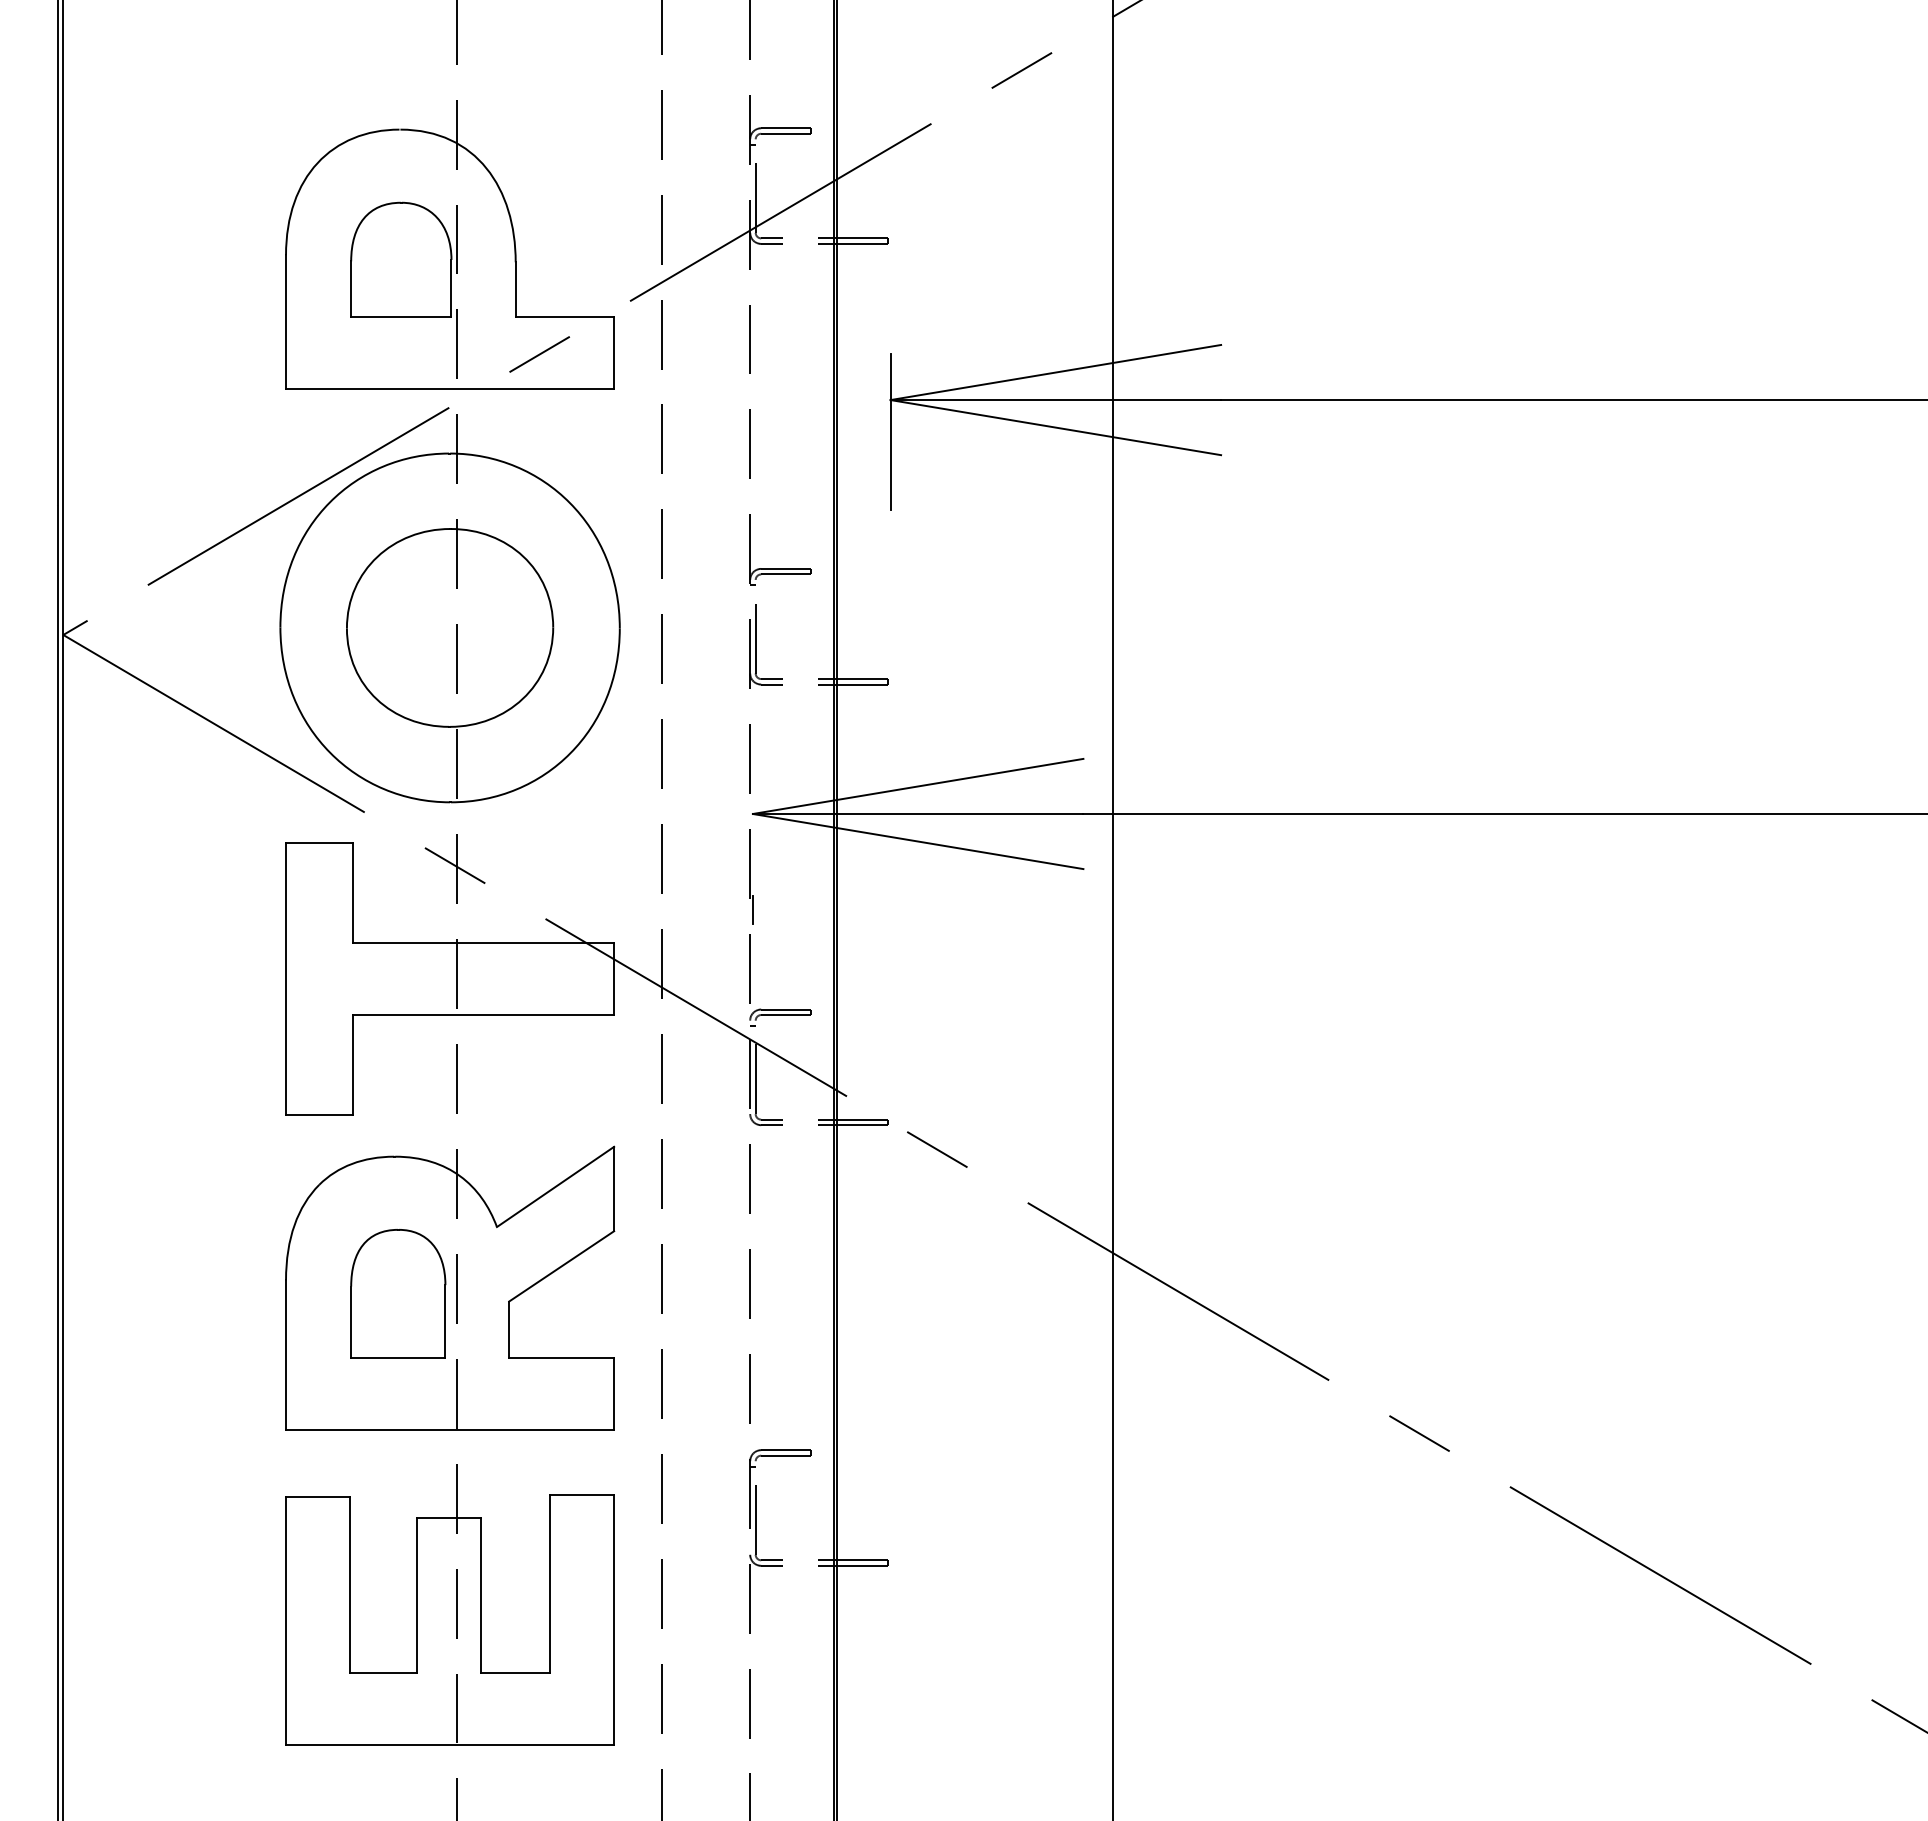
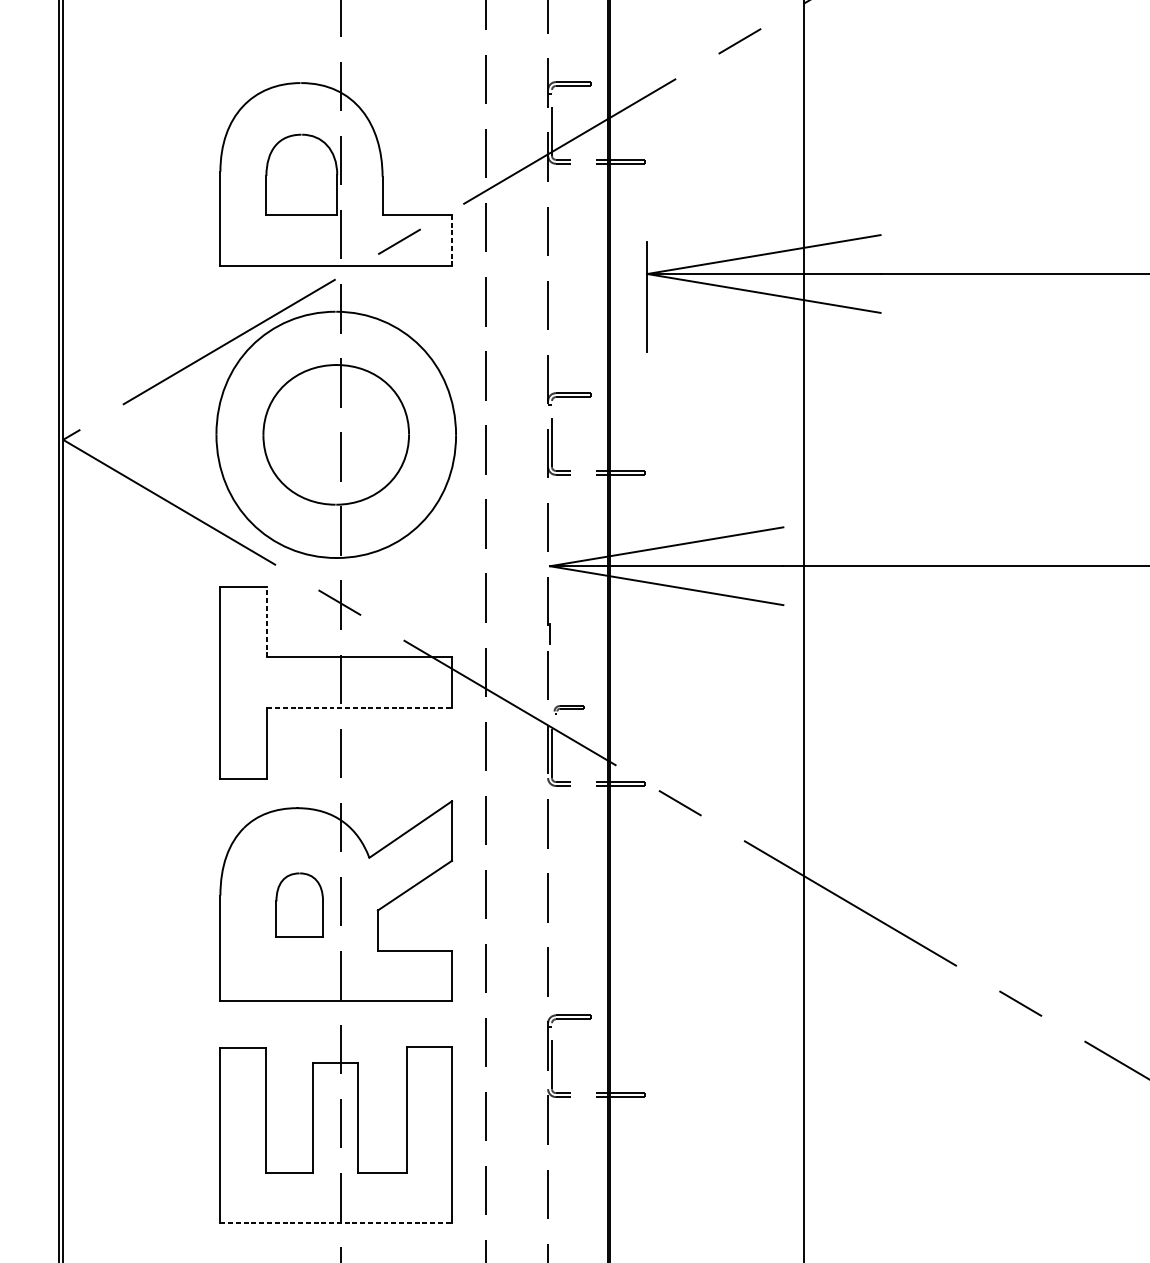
line: (614, 352) -> (452, 240), solid -> dashed
line: (352, 893) -> (267, 622), solid -> dashed
line: (483, 1015) -> (359, 708), solid -> dashed
part: (780, 1017) -> (569, 709), size x0.7
part: (398, 1293) -> (299, 904), size x0.7
line: (450, 1744) -> (336, 1223), solid -> dashed

